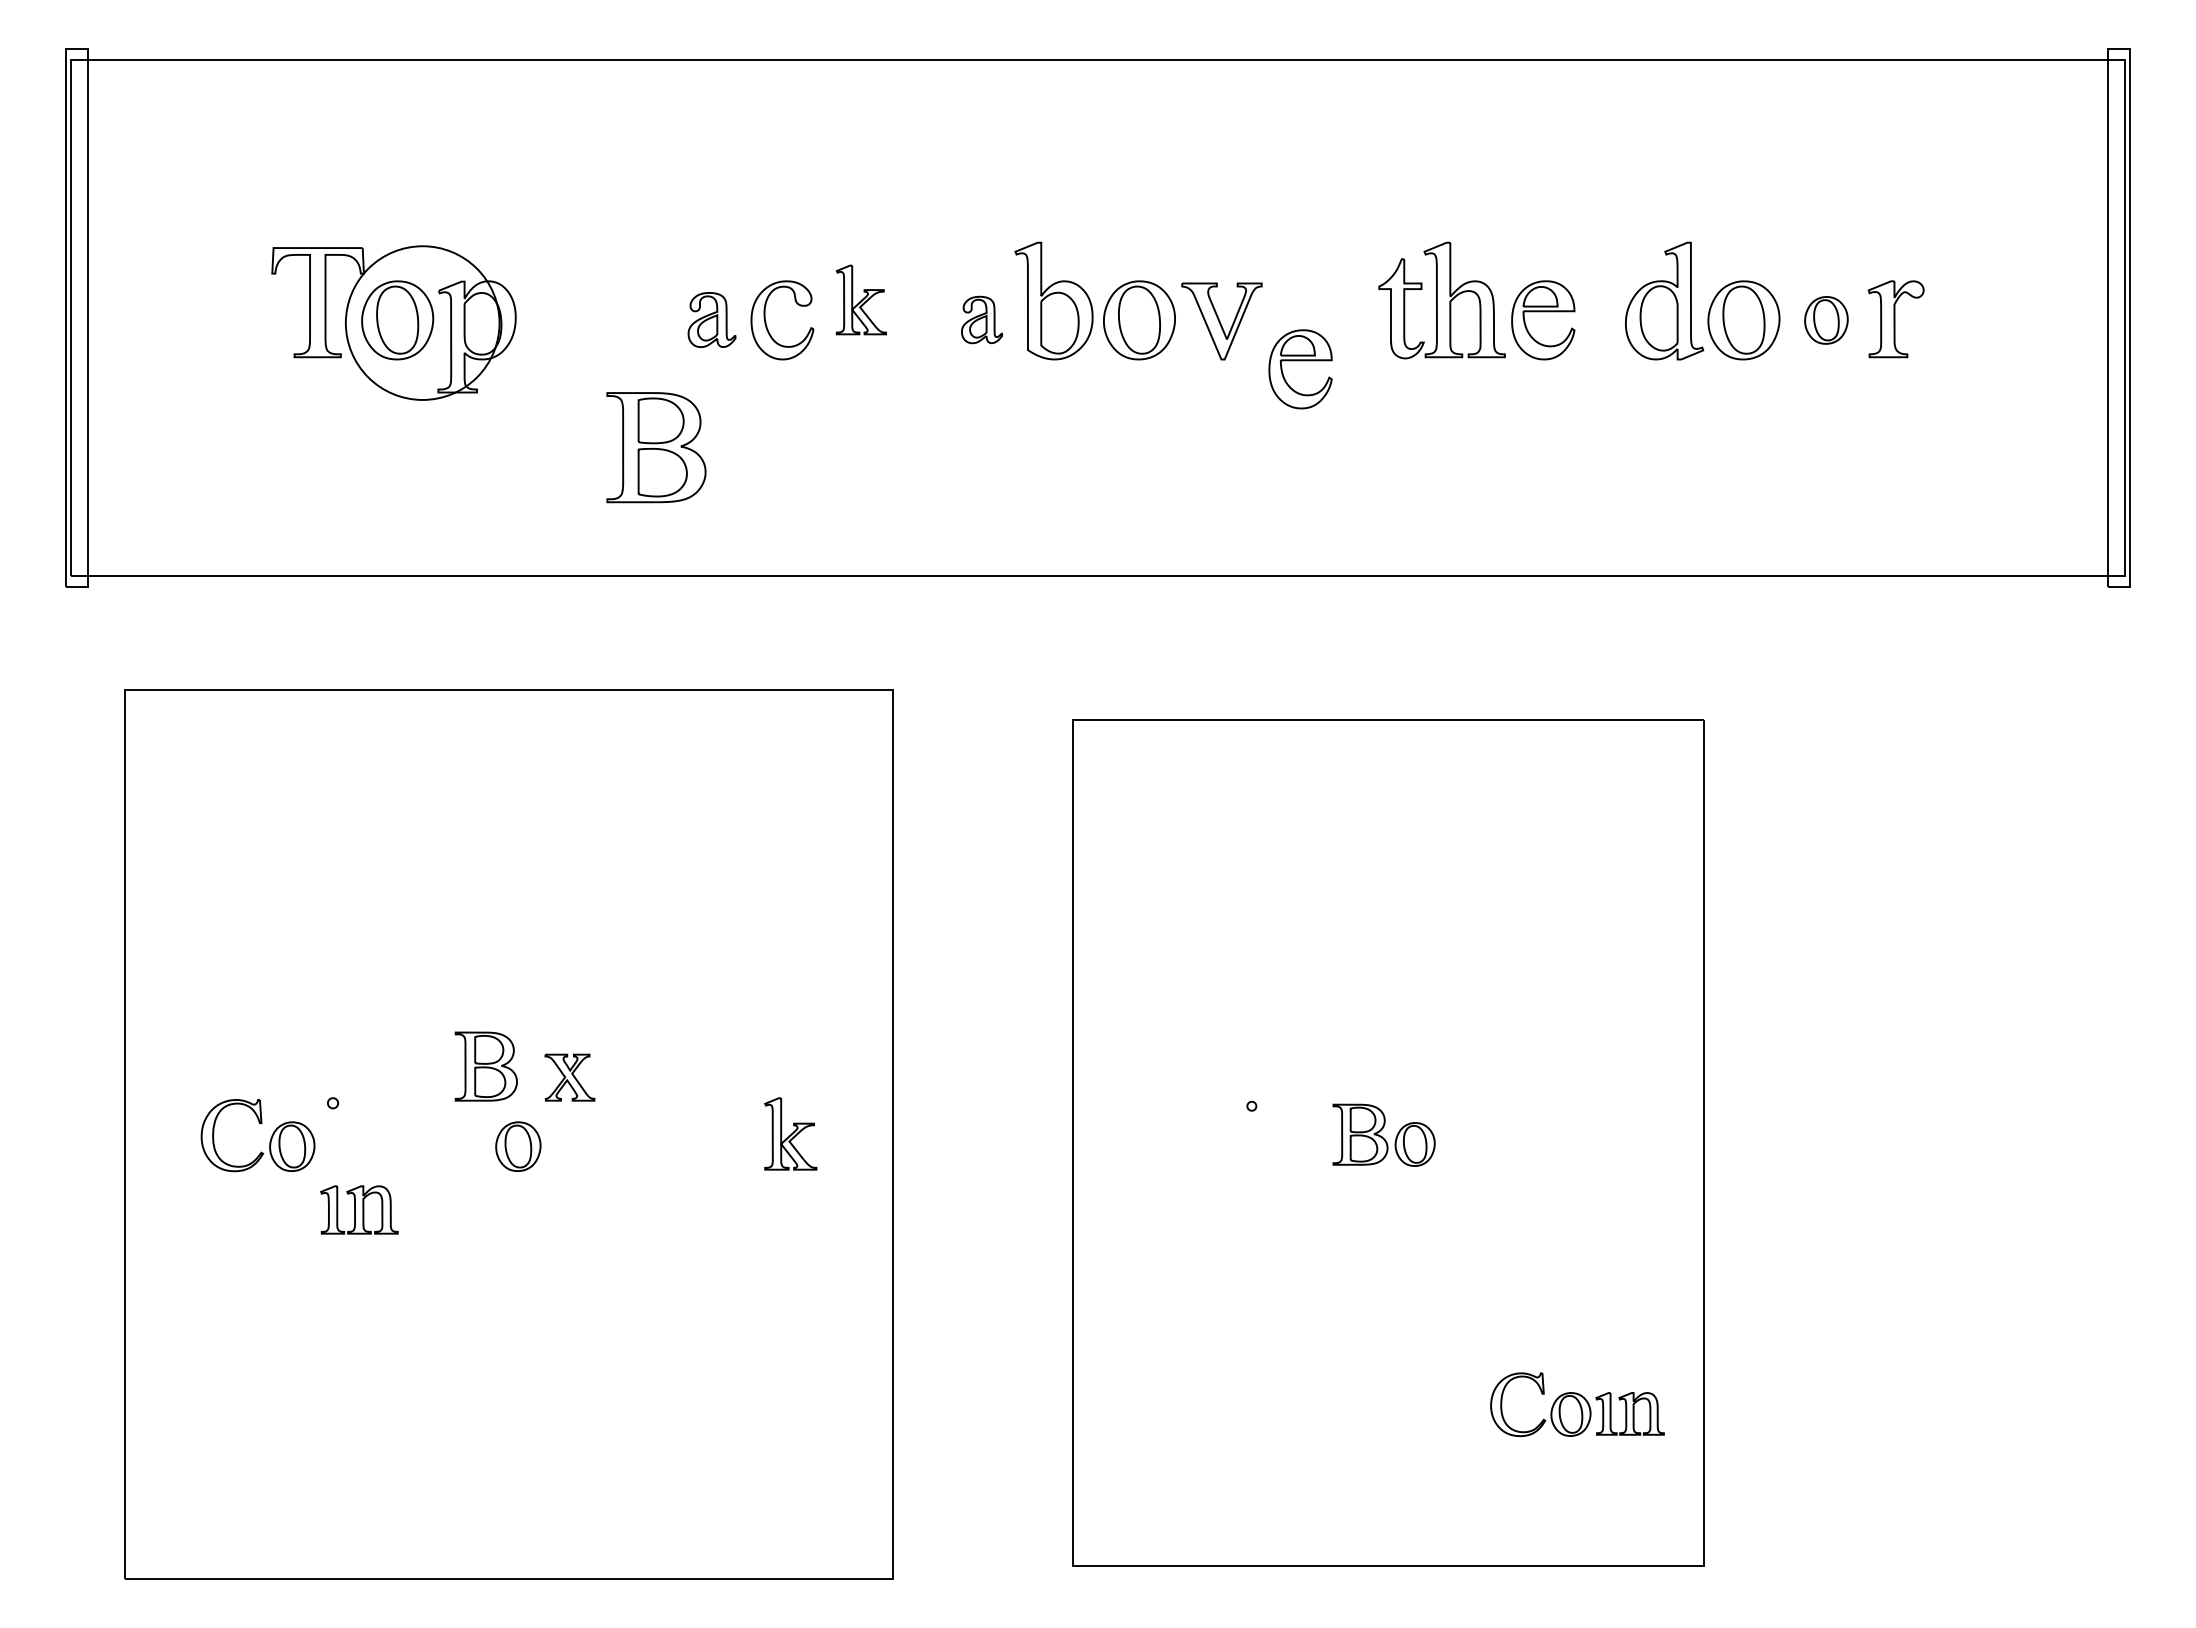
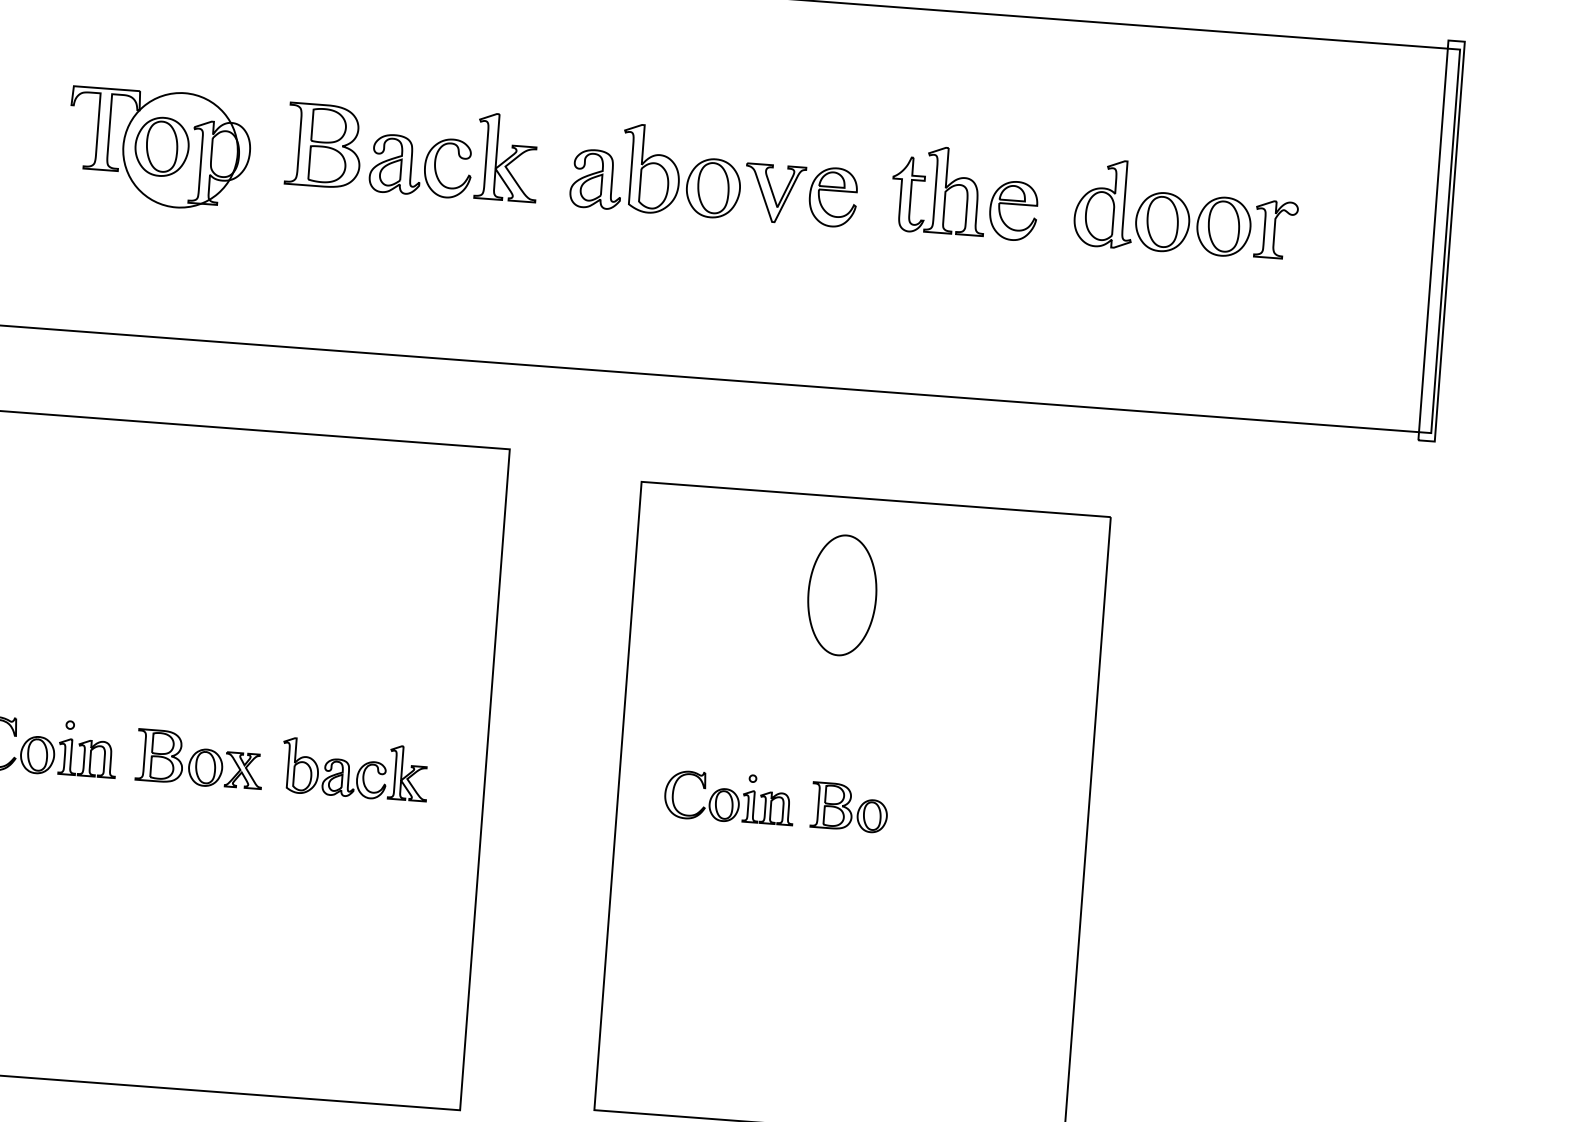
part: (861, 299) -> (507, 157), size x1.67
part: (711, 319) -> (395, 163), size x1.43
part: (981, 319) -> (596, 178), size x1.67
part: (1826, 320) -> (1223, 226), size x1.67
part: (1300, 361) -> (833, 191), moved
part: (656, 447) -> (324, 145), moved
part: (1352, 851) -> (842, 594), added
part: (485, 1066) -> (159, 755), moved
part: (569, 1077) -> (243, 770), moved
part: (690, 1134) -> (334, 768), added
part: (359, 1209) -> (87, 757), moved
part: (1577, 1404) -> (729, 798), moved

